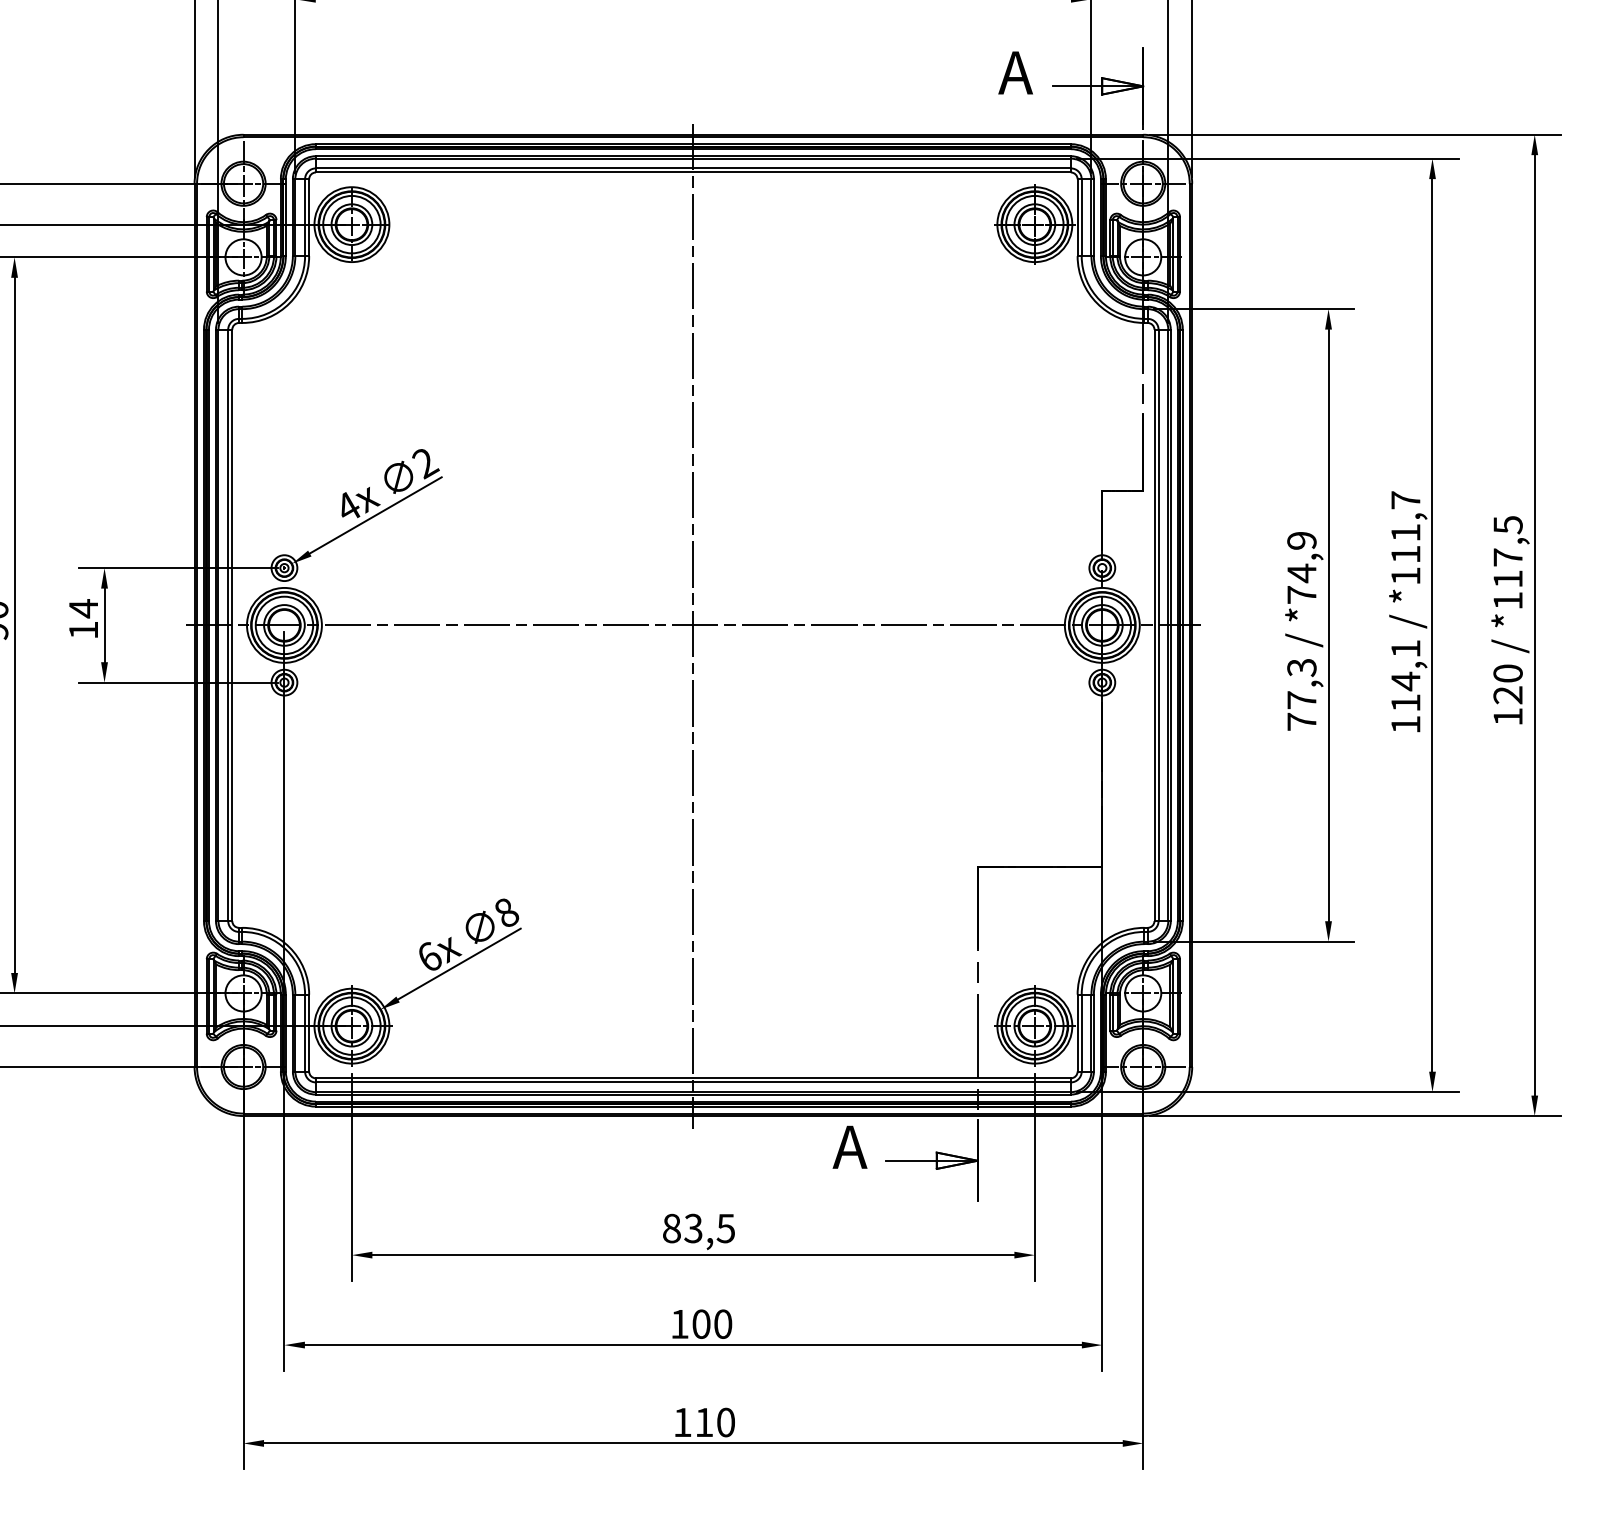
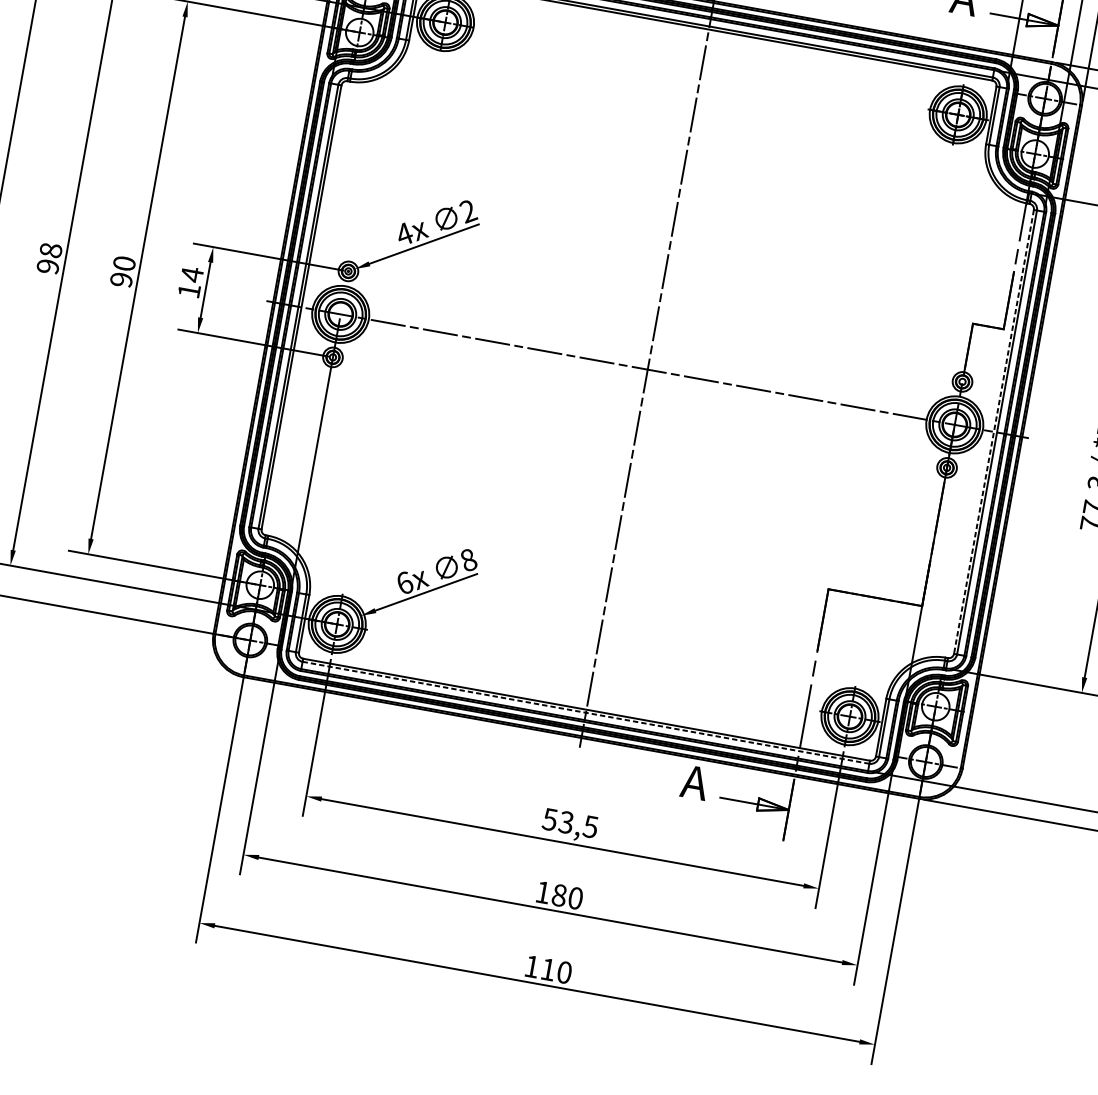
line: (1154, 625) -> (993, 432), solid -> dashed
line: (693, 1082) -> (586, 712), solid -> dashed
text: (671, 1228) -> (549, 819), 83,5 -> 53,5
text: (701, 1324) -> (559, 895), 100 -> 180

